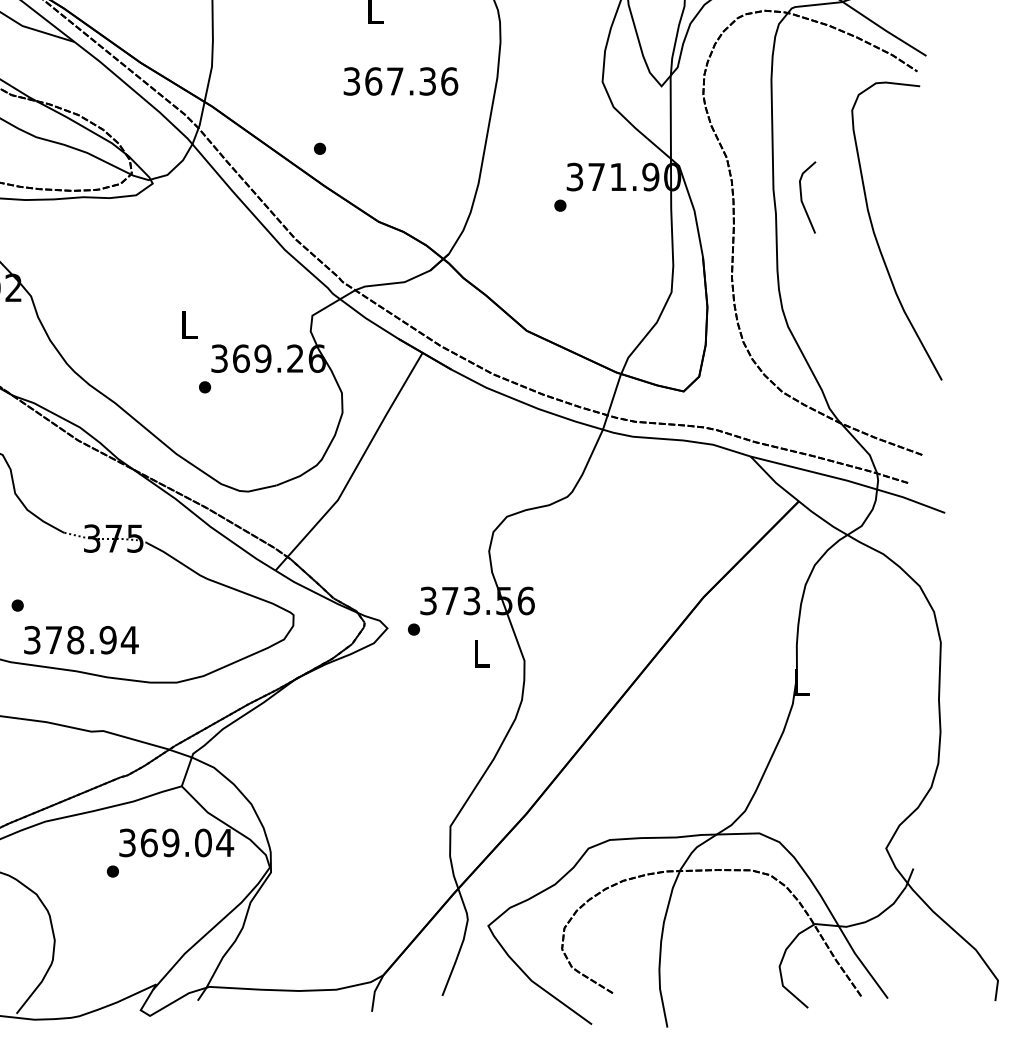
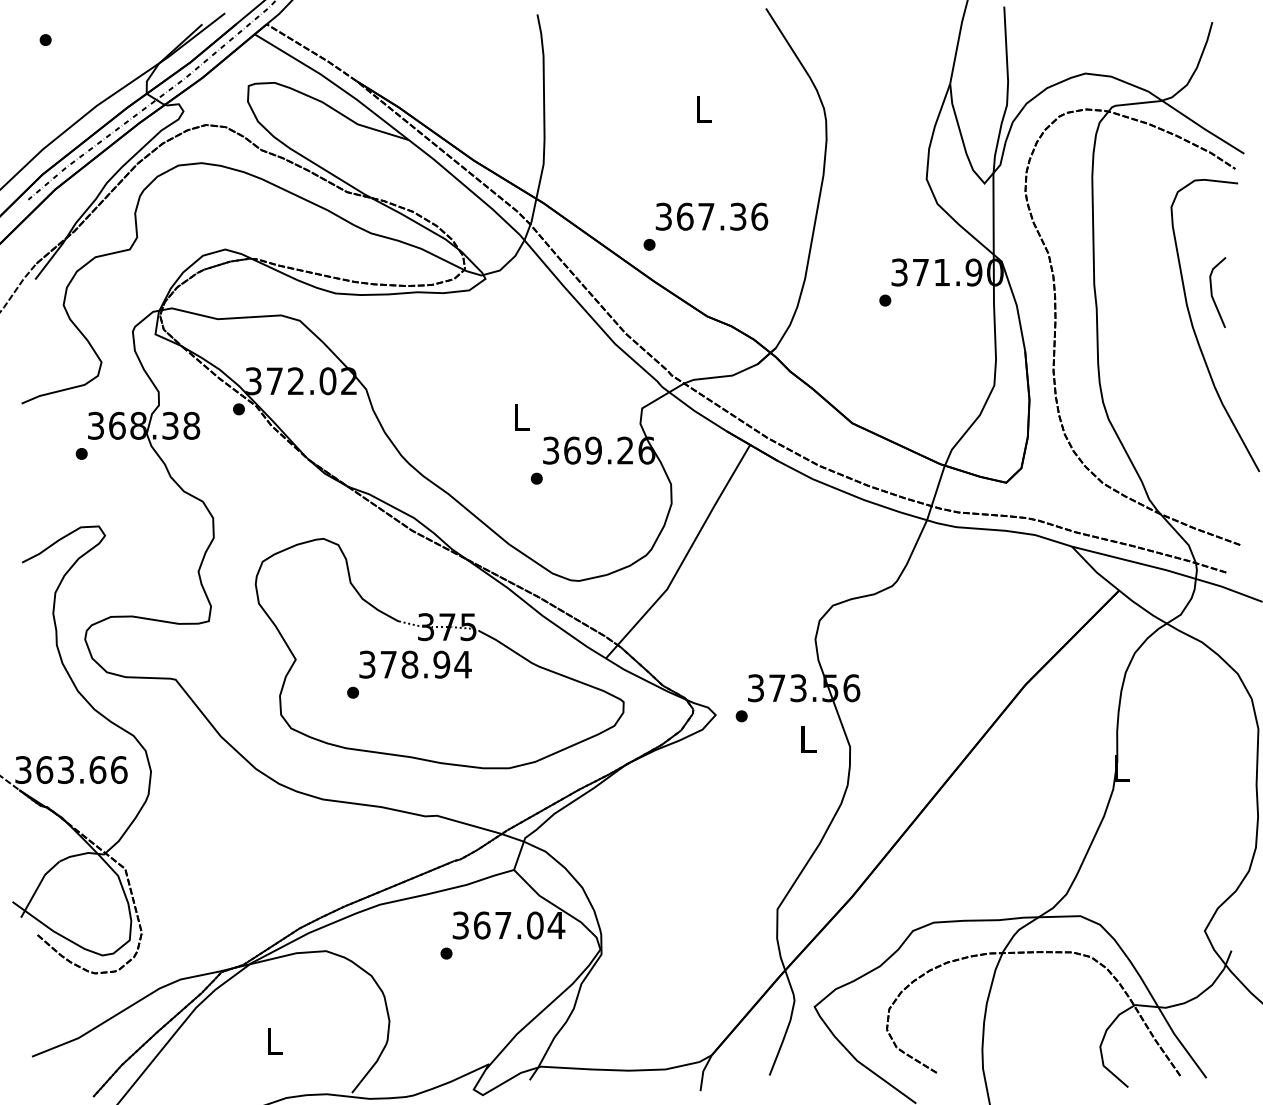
text: (400, 81) -> (711, 216), moved
line: (802, 197) -> (1212, 292), moved
text: (81, 640) -> (415, 664), moved
text: (171, 842) -> (503, 925), 369.04 -> 367.04

